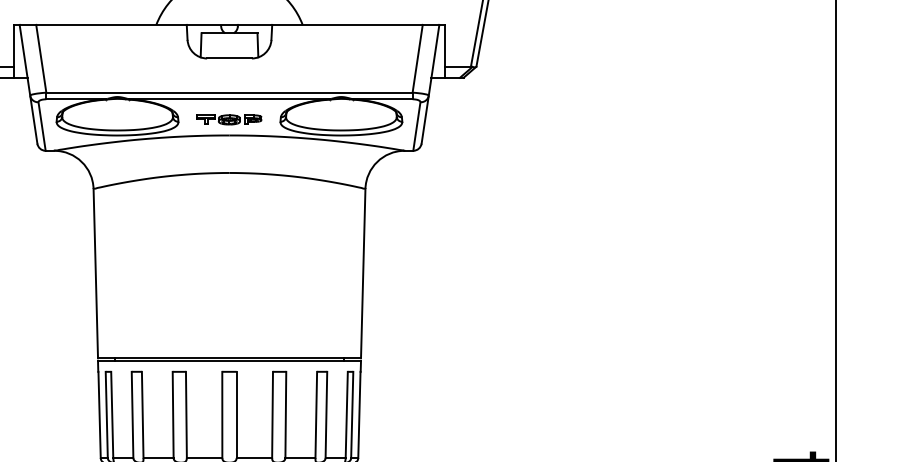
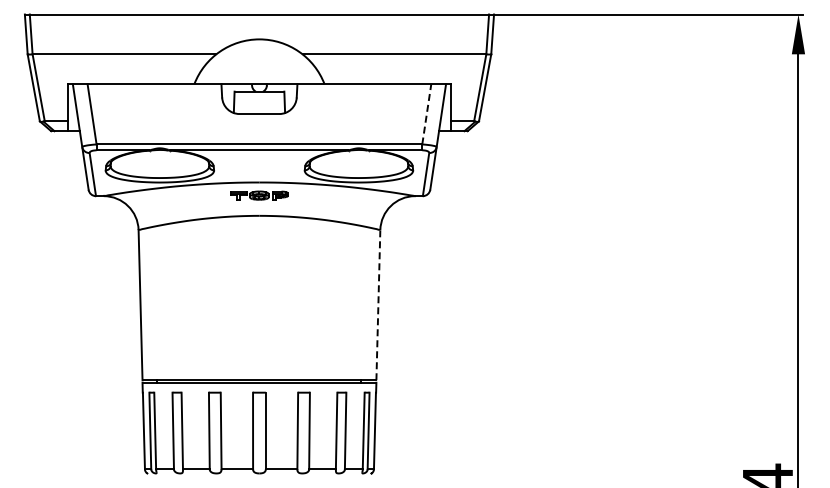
line: (417, 57) -> (426, 113), solid -> dashed
part: (229, 119) -> (259, 195), moved
line: (363, 272) -> (378, 304), solid -> dashed

